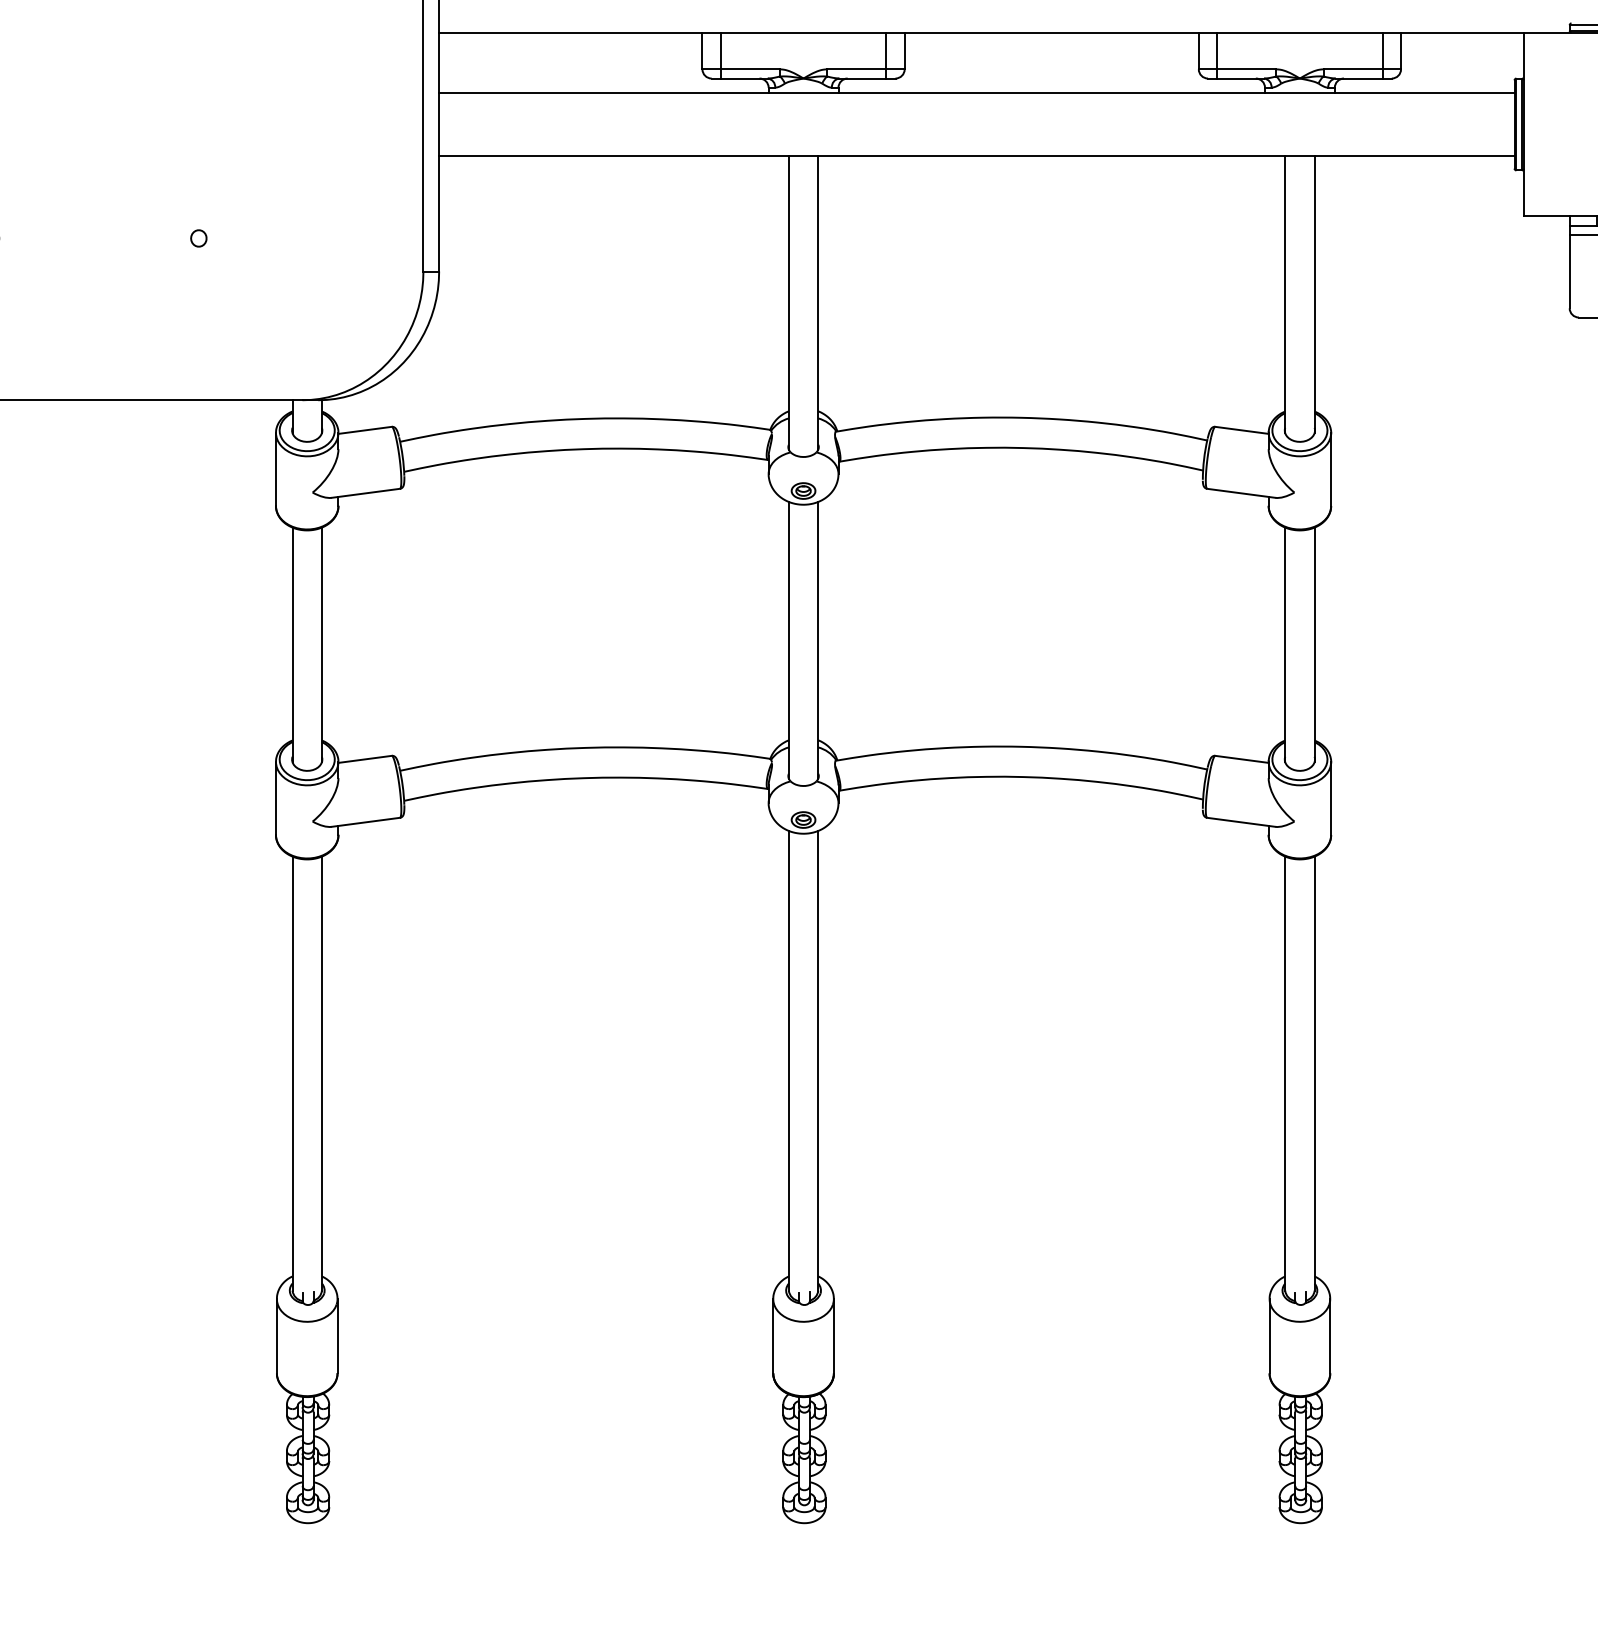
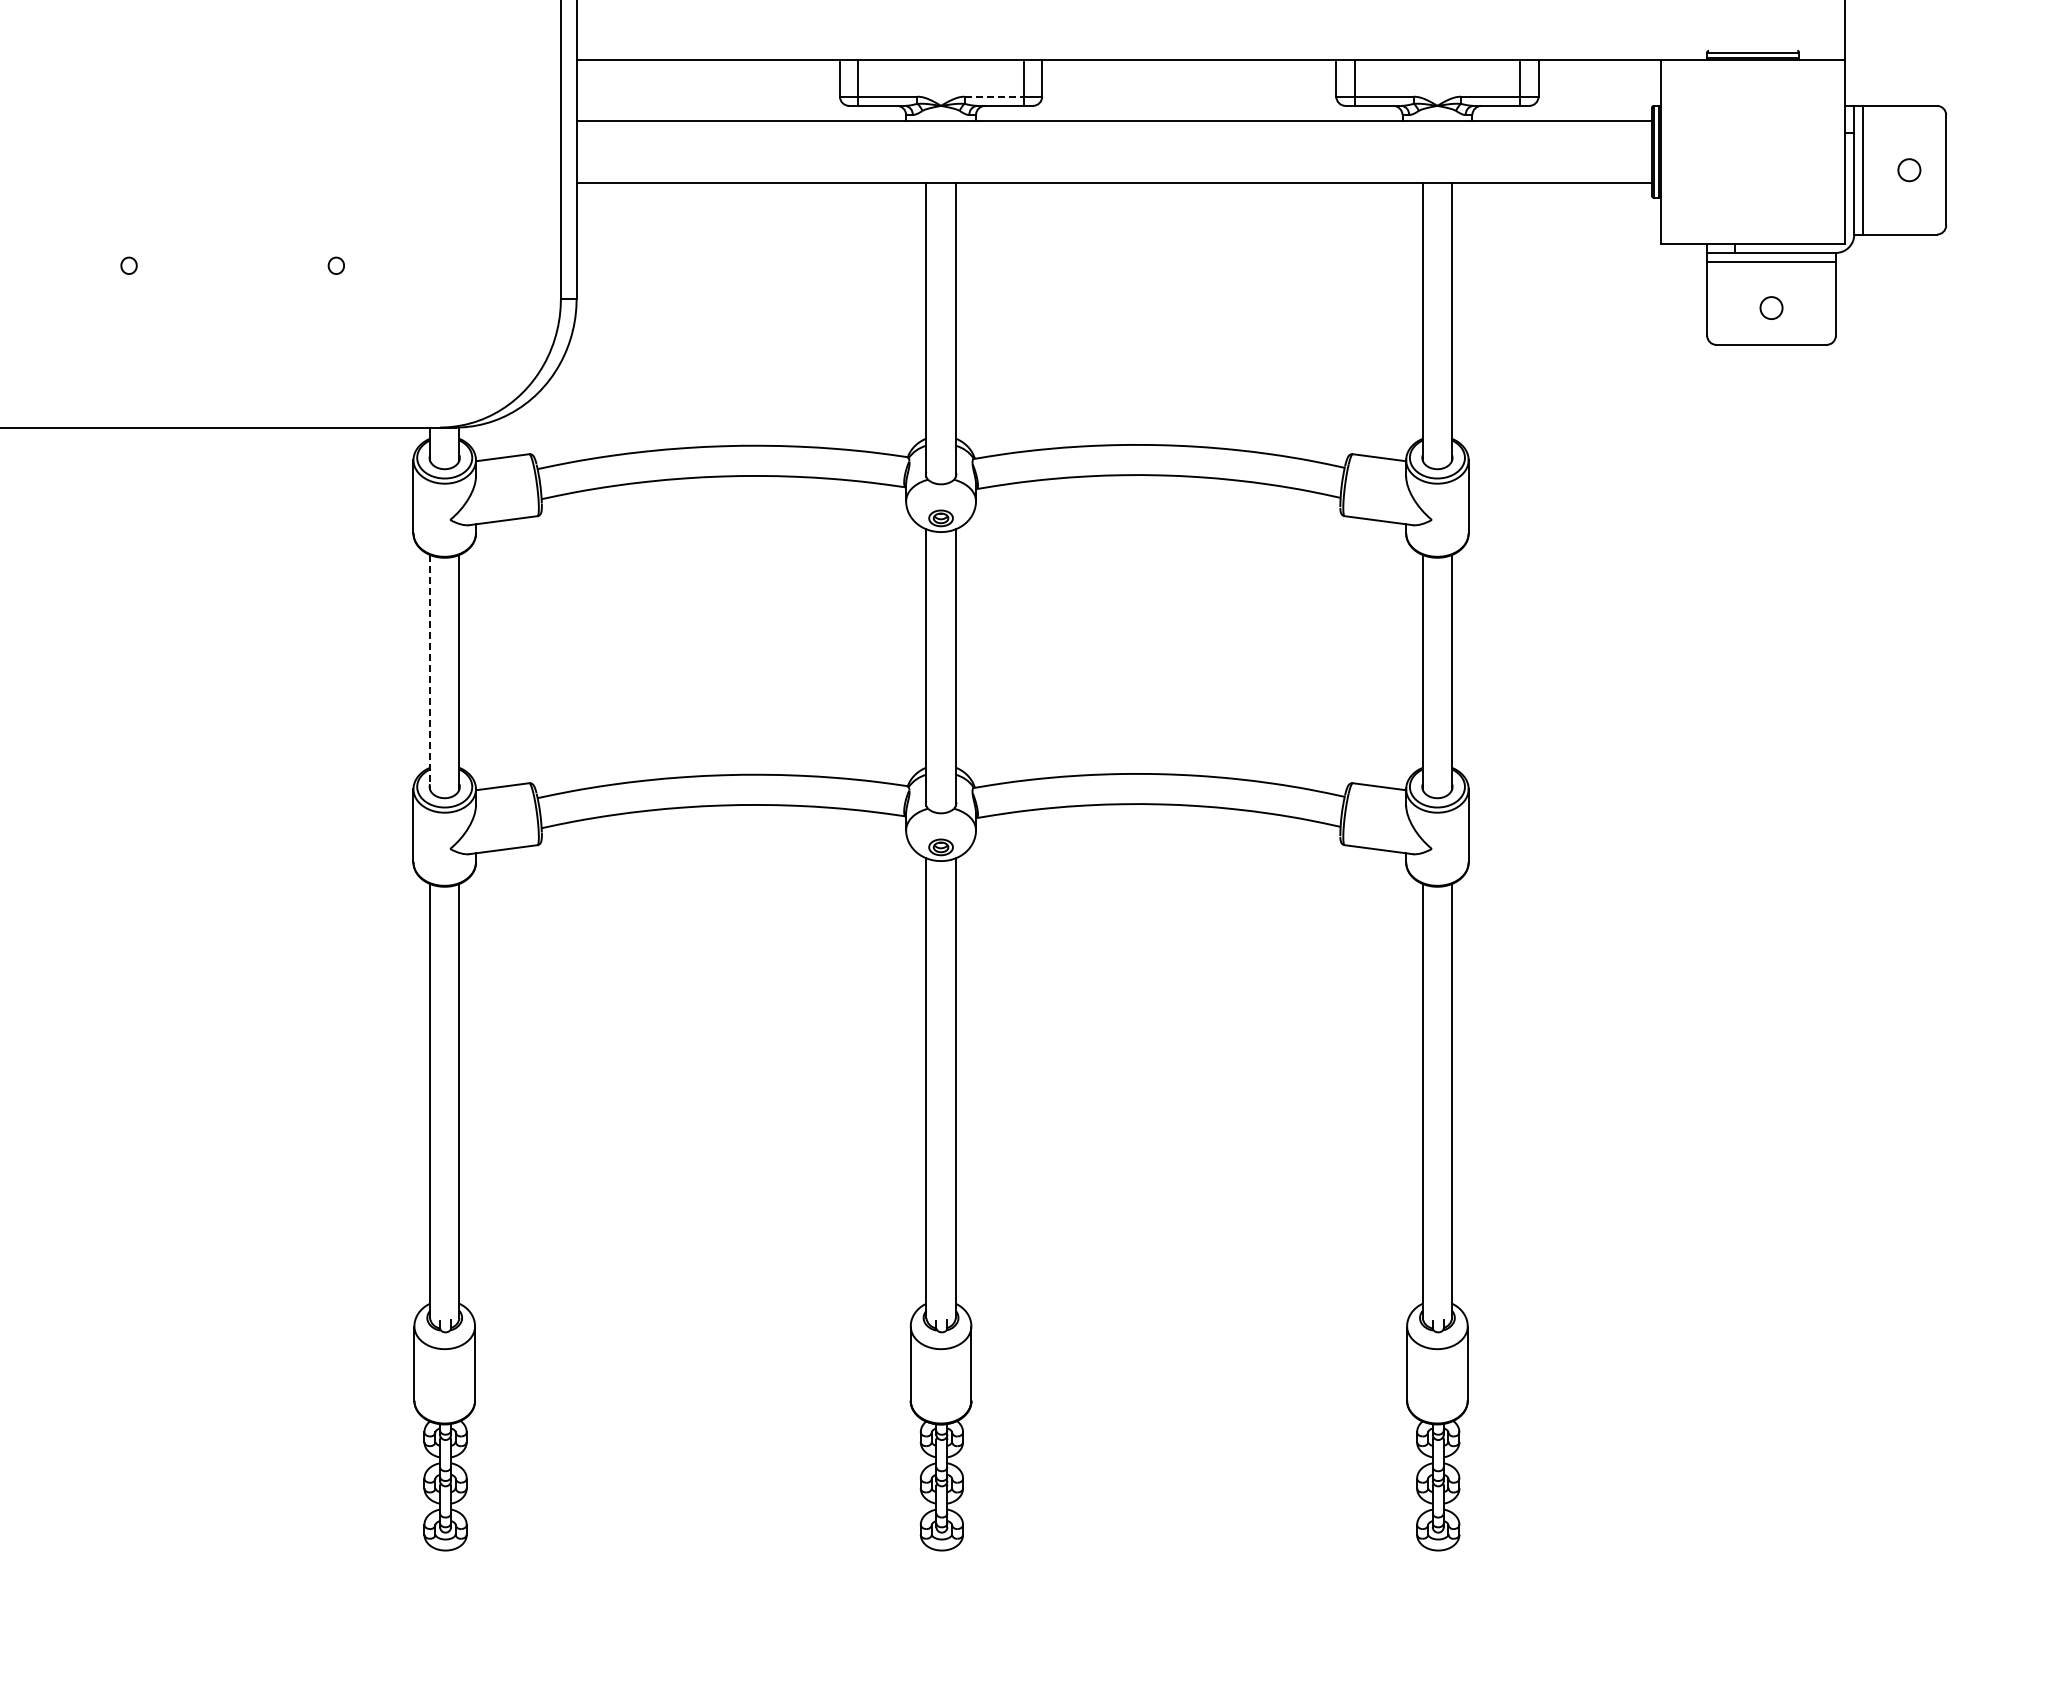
line: (856, 69) -> (994, 96), solid -> dashed
line: (292, 645) -> (430, 672), solid -> dashed

